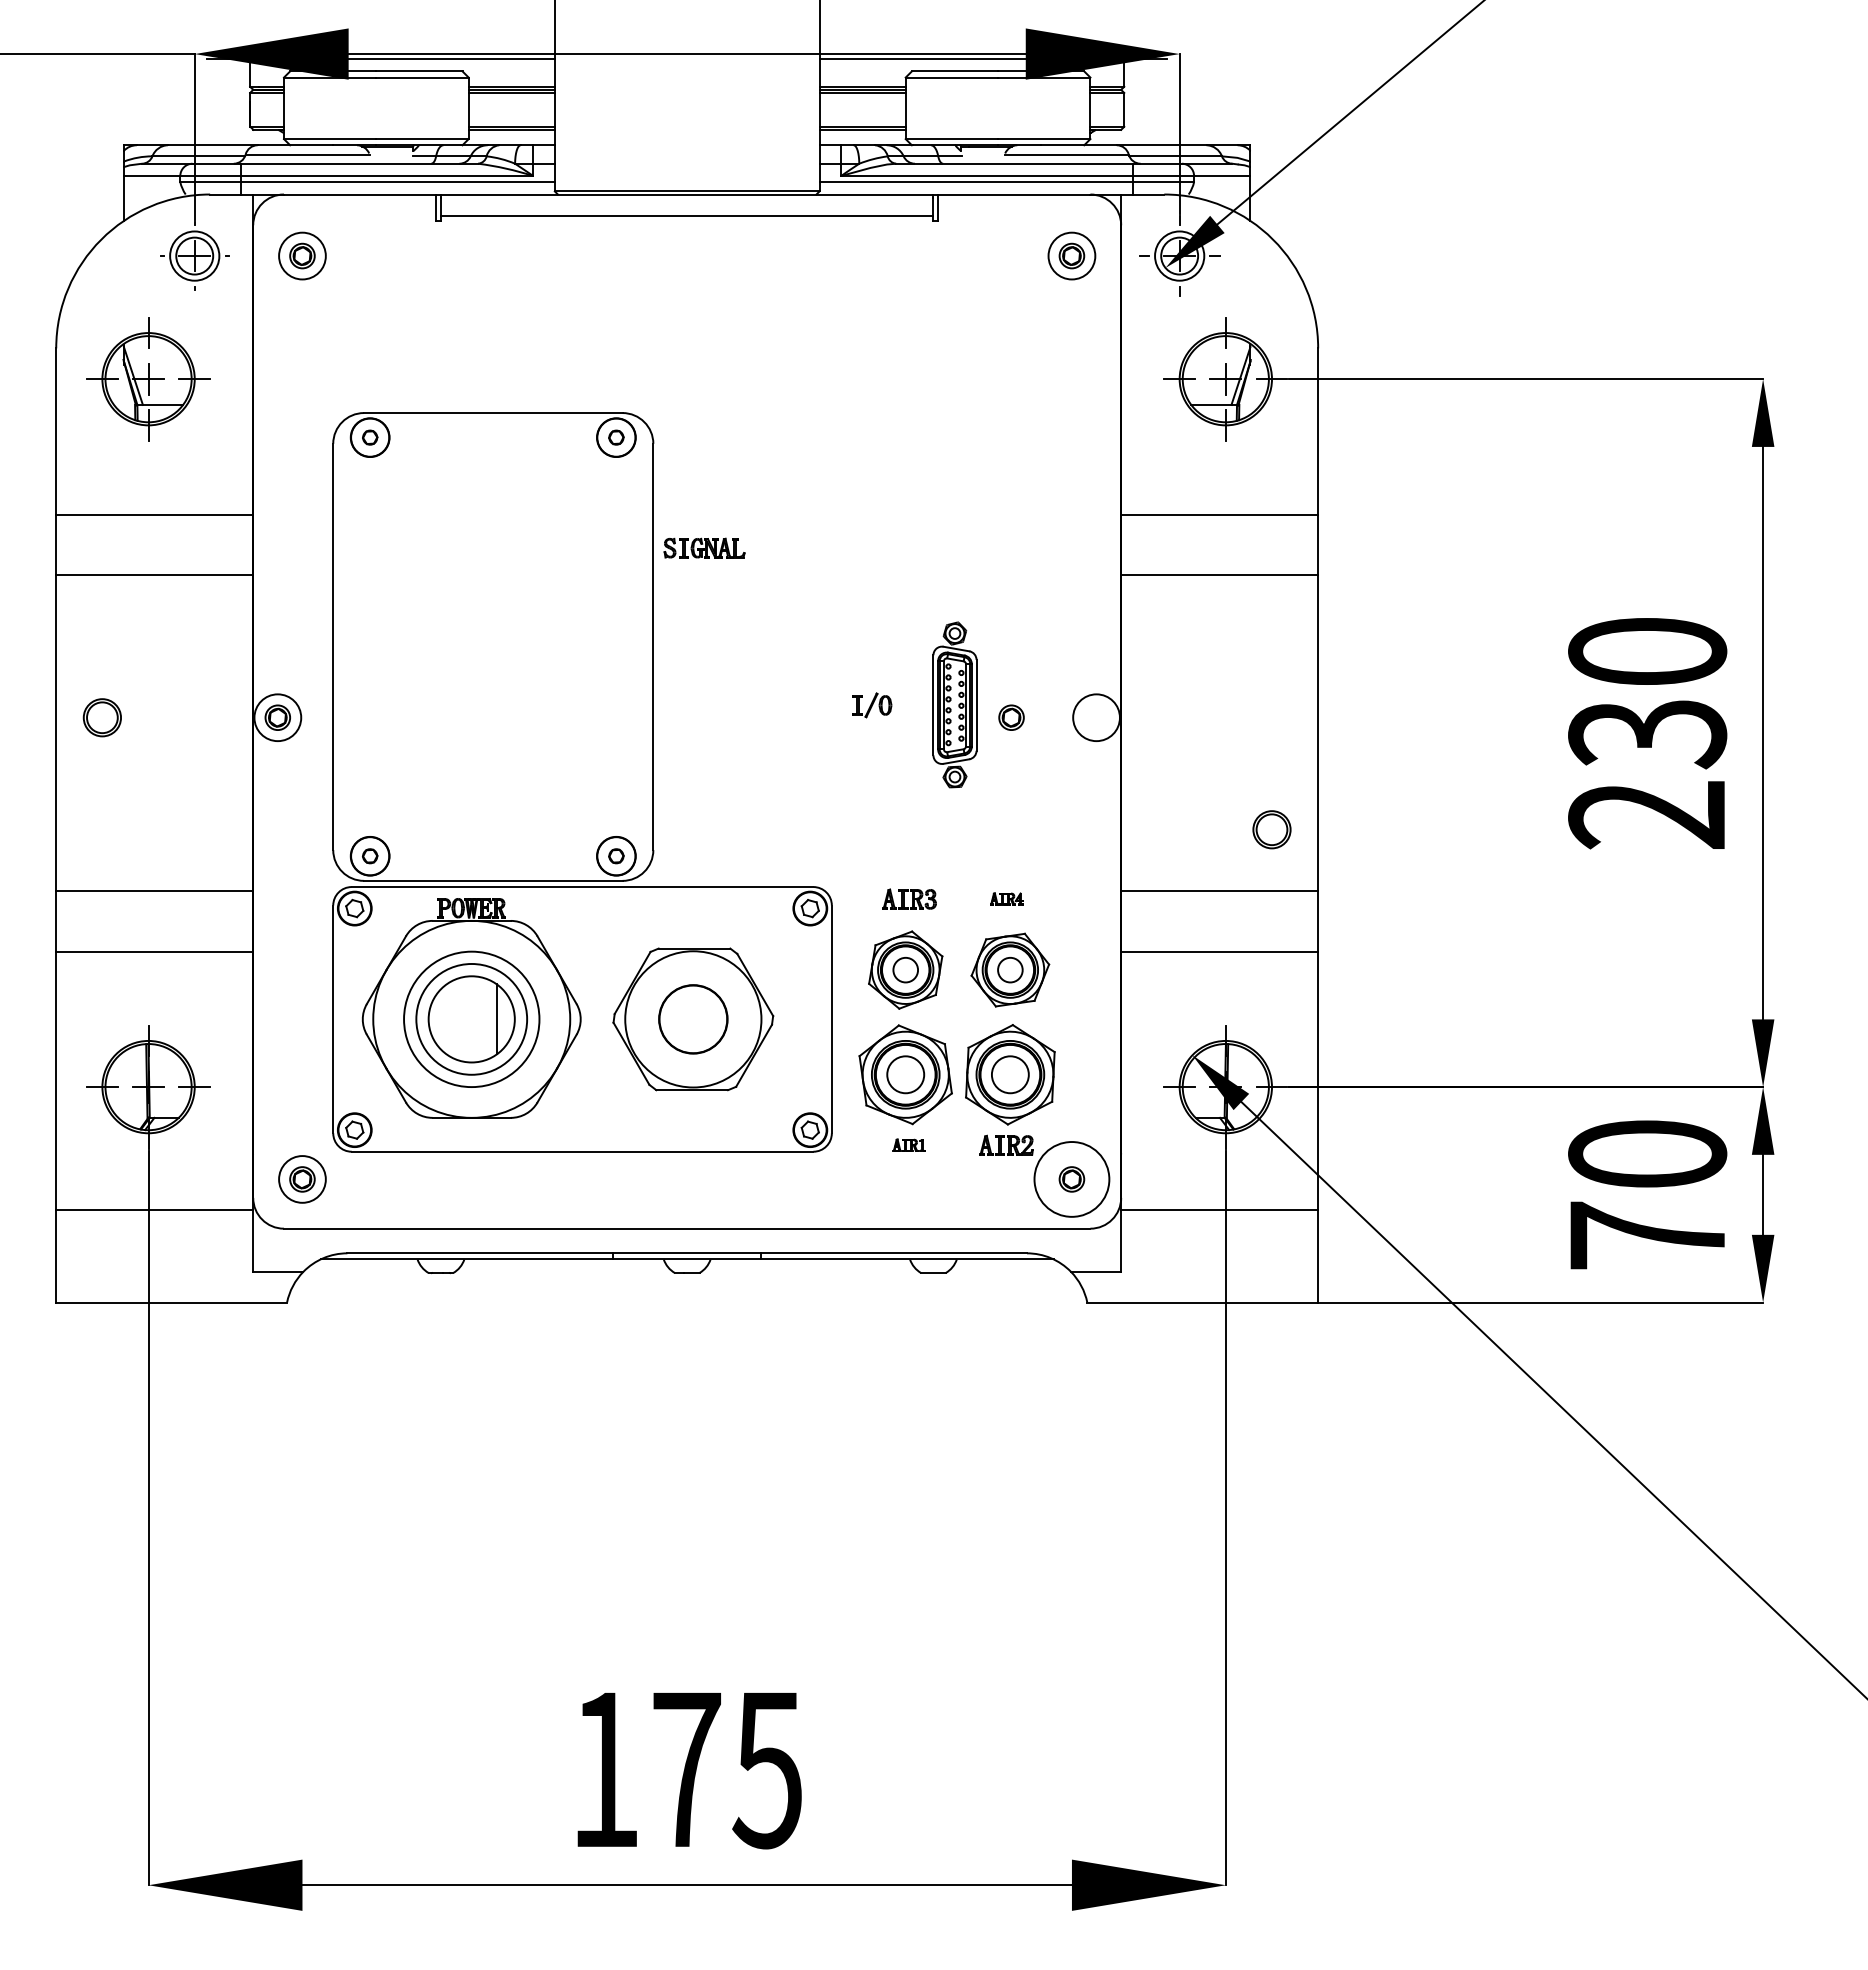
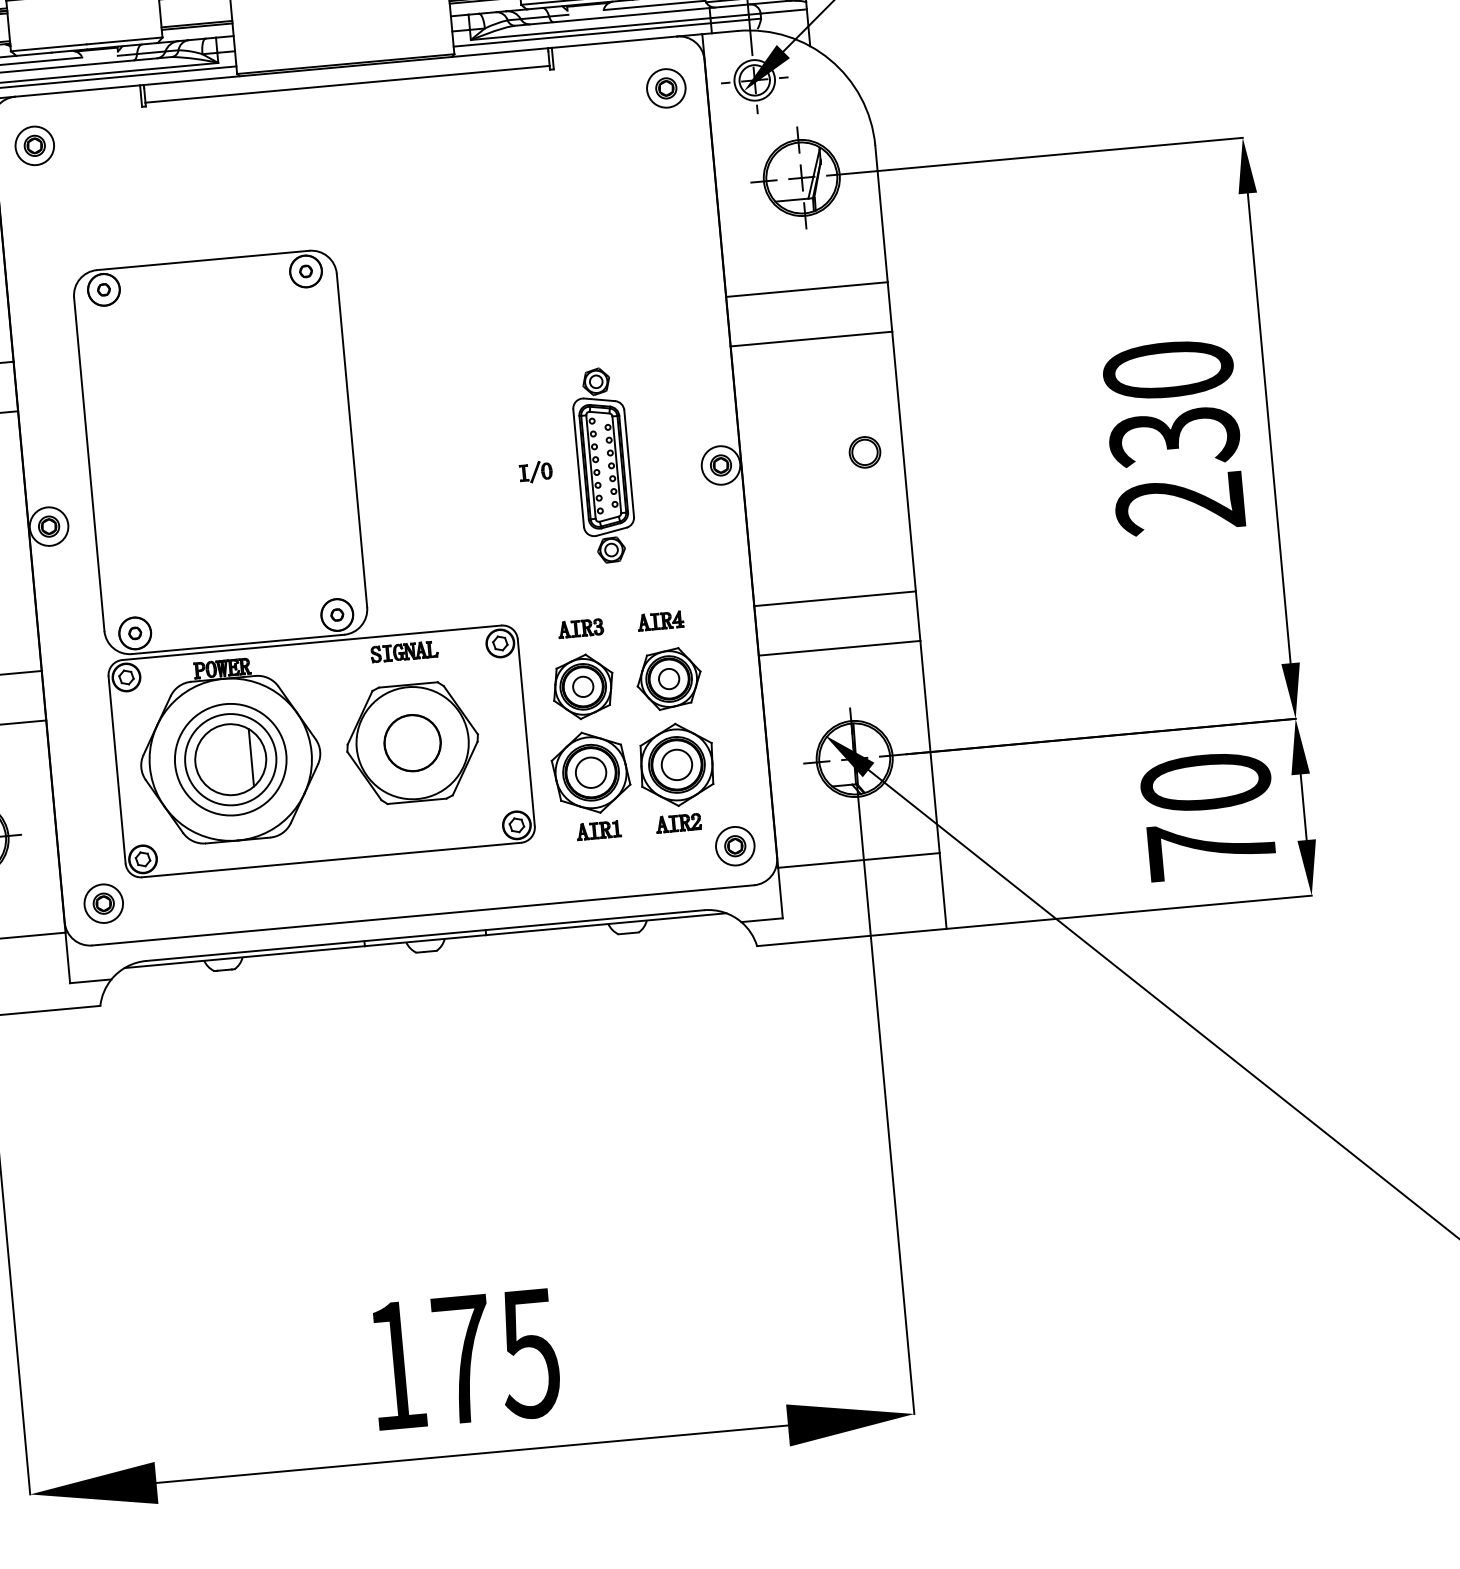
part: (704, 547) -> (404, 651), moved
part: (954, 704) -> (603, 465), size x1.43
part: (1011, 717) -> (720, 465), moved
part: (1271, 829) -> (864, 452), moved
part: (1006, 898) -> (660, 620), size x1.67
part: (908, 1144) -> (598, 829), size x1.67
circle: (1071, 1179) -> (734, 846), size x0.62

